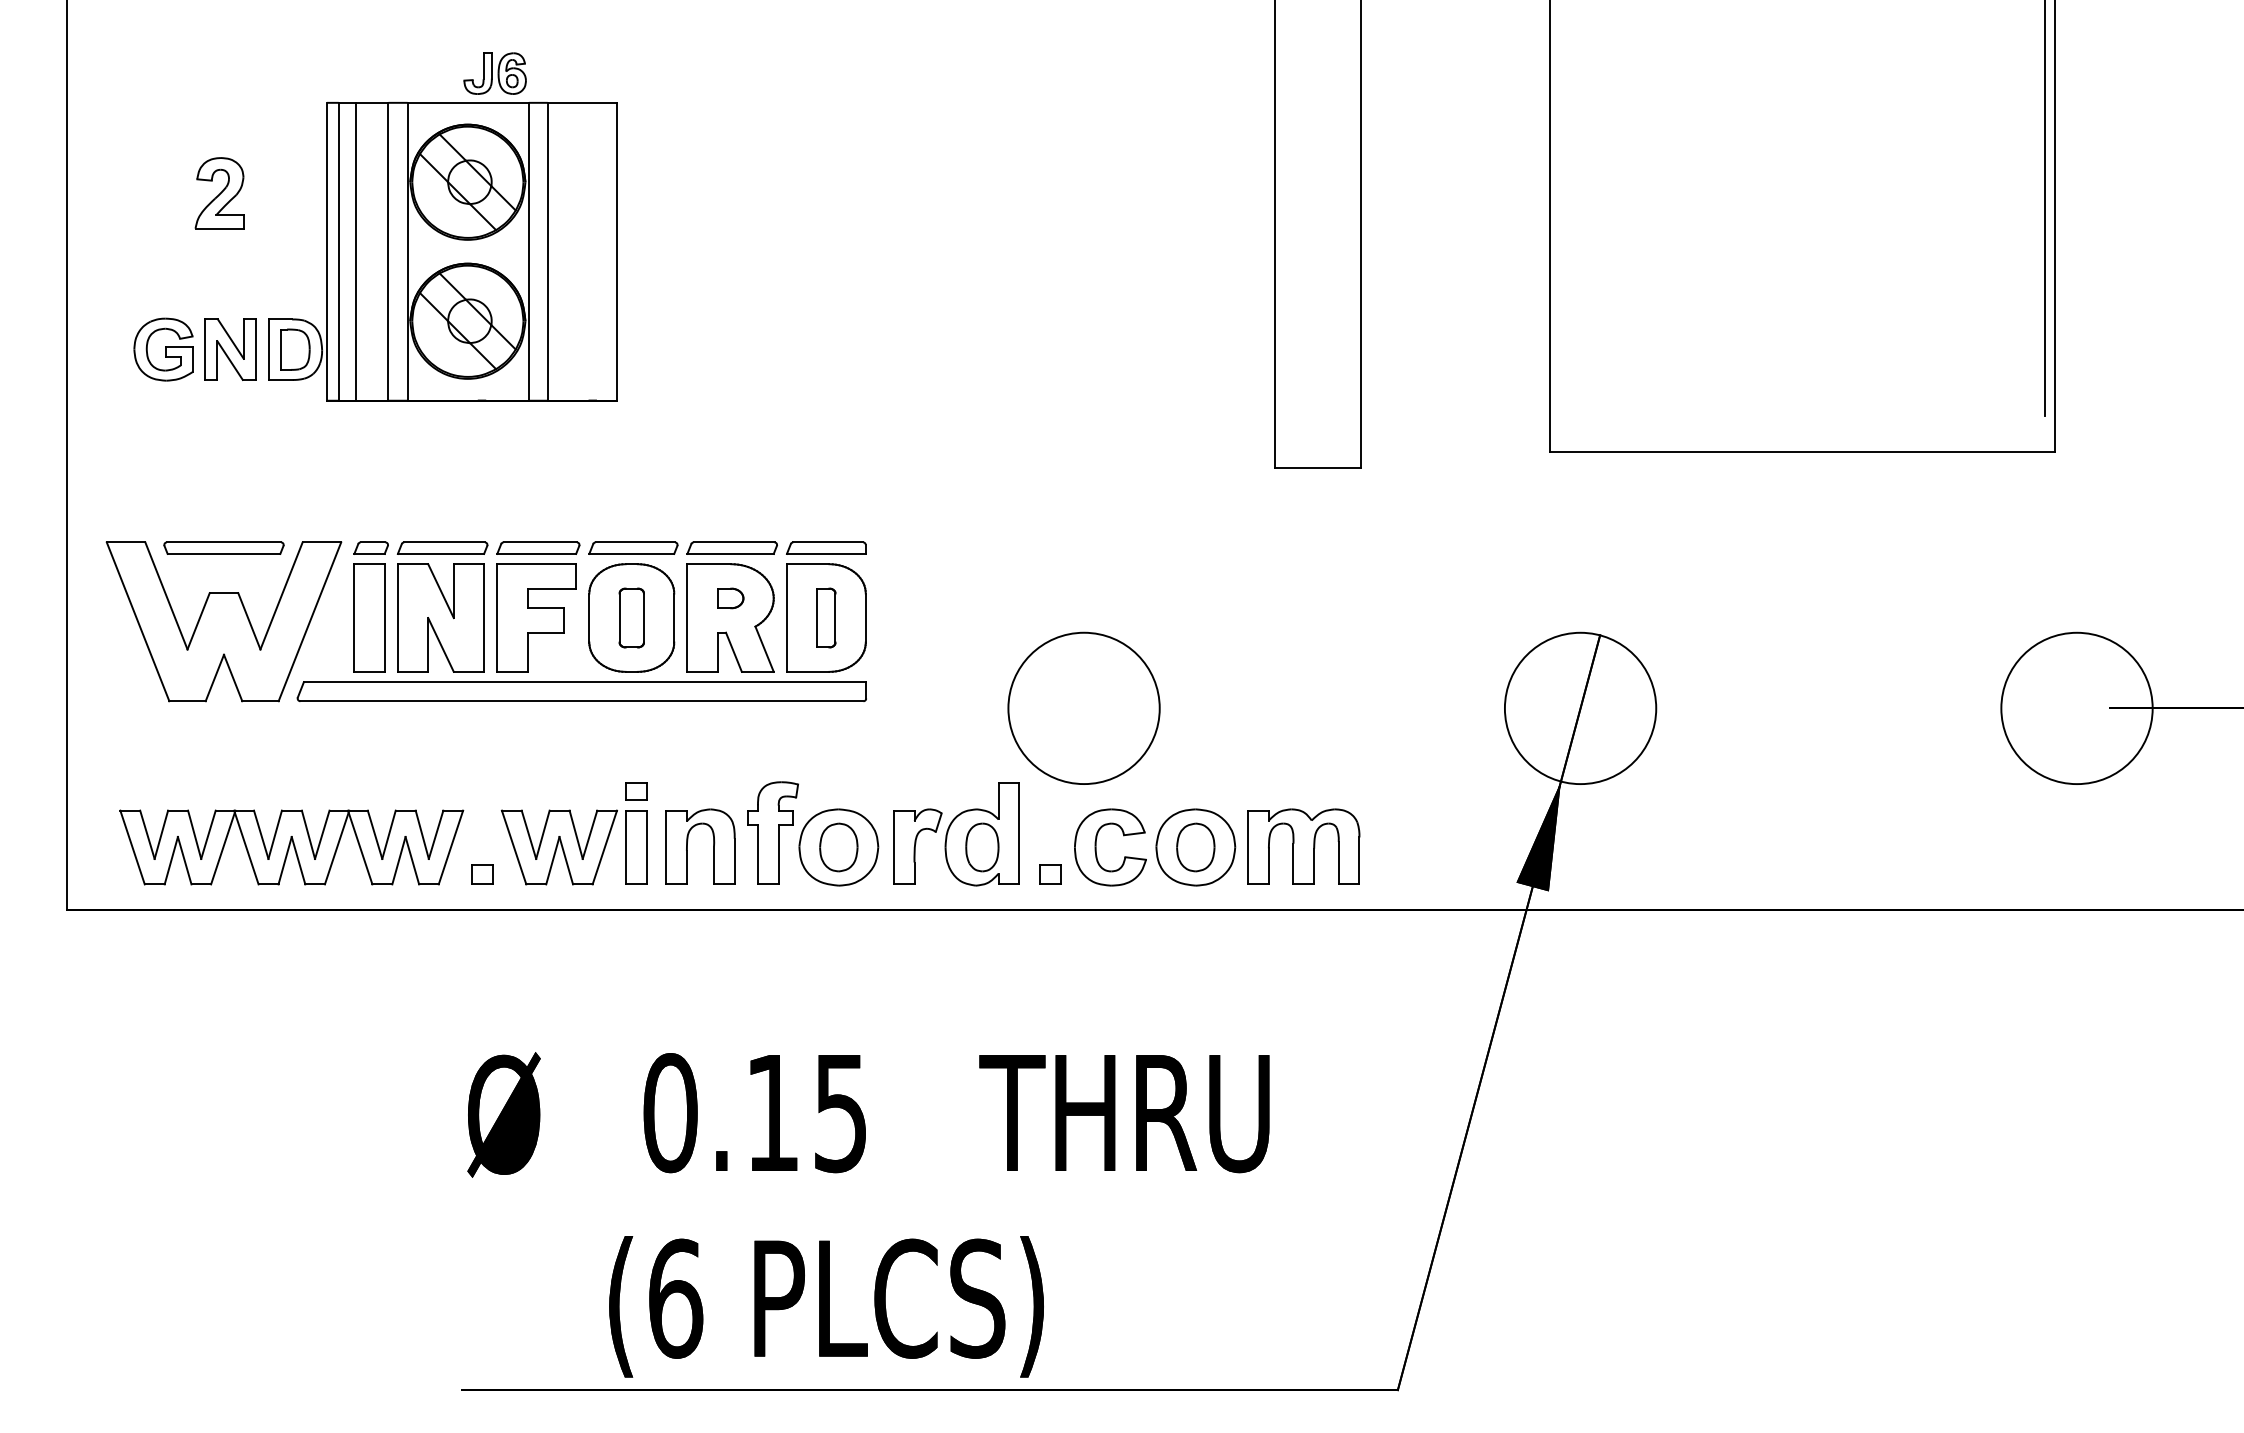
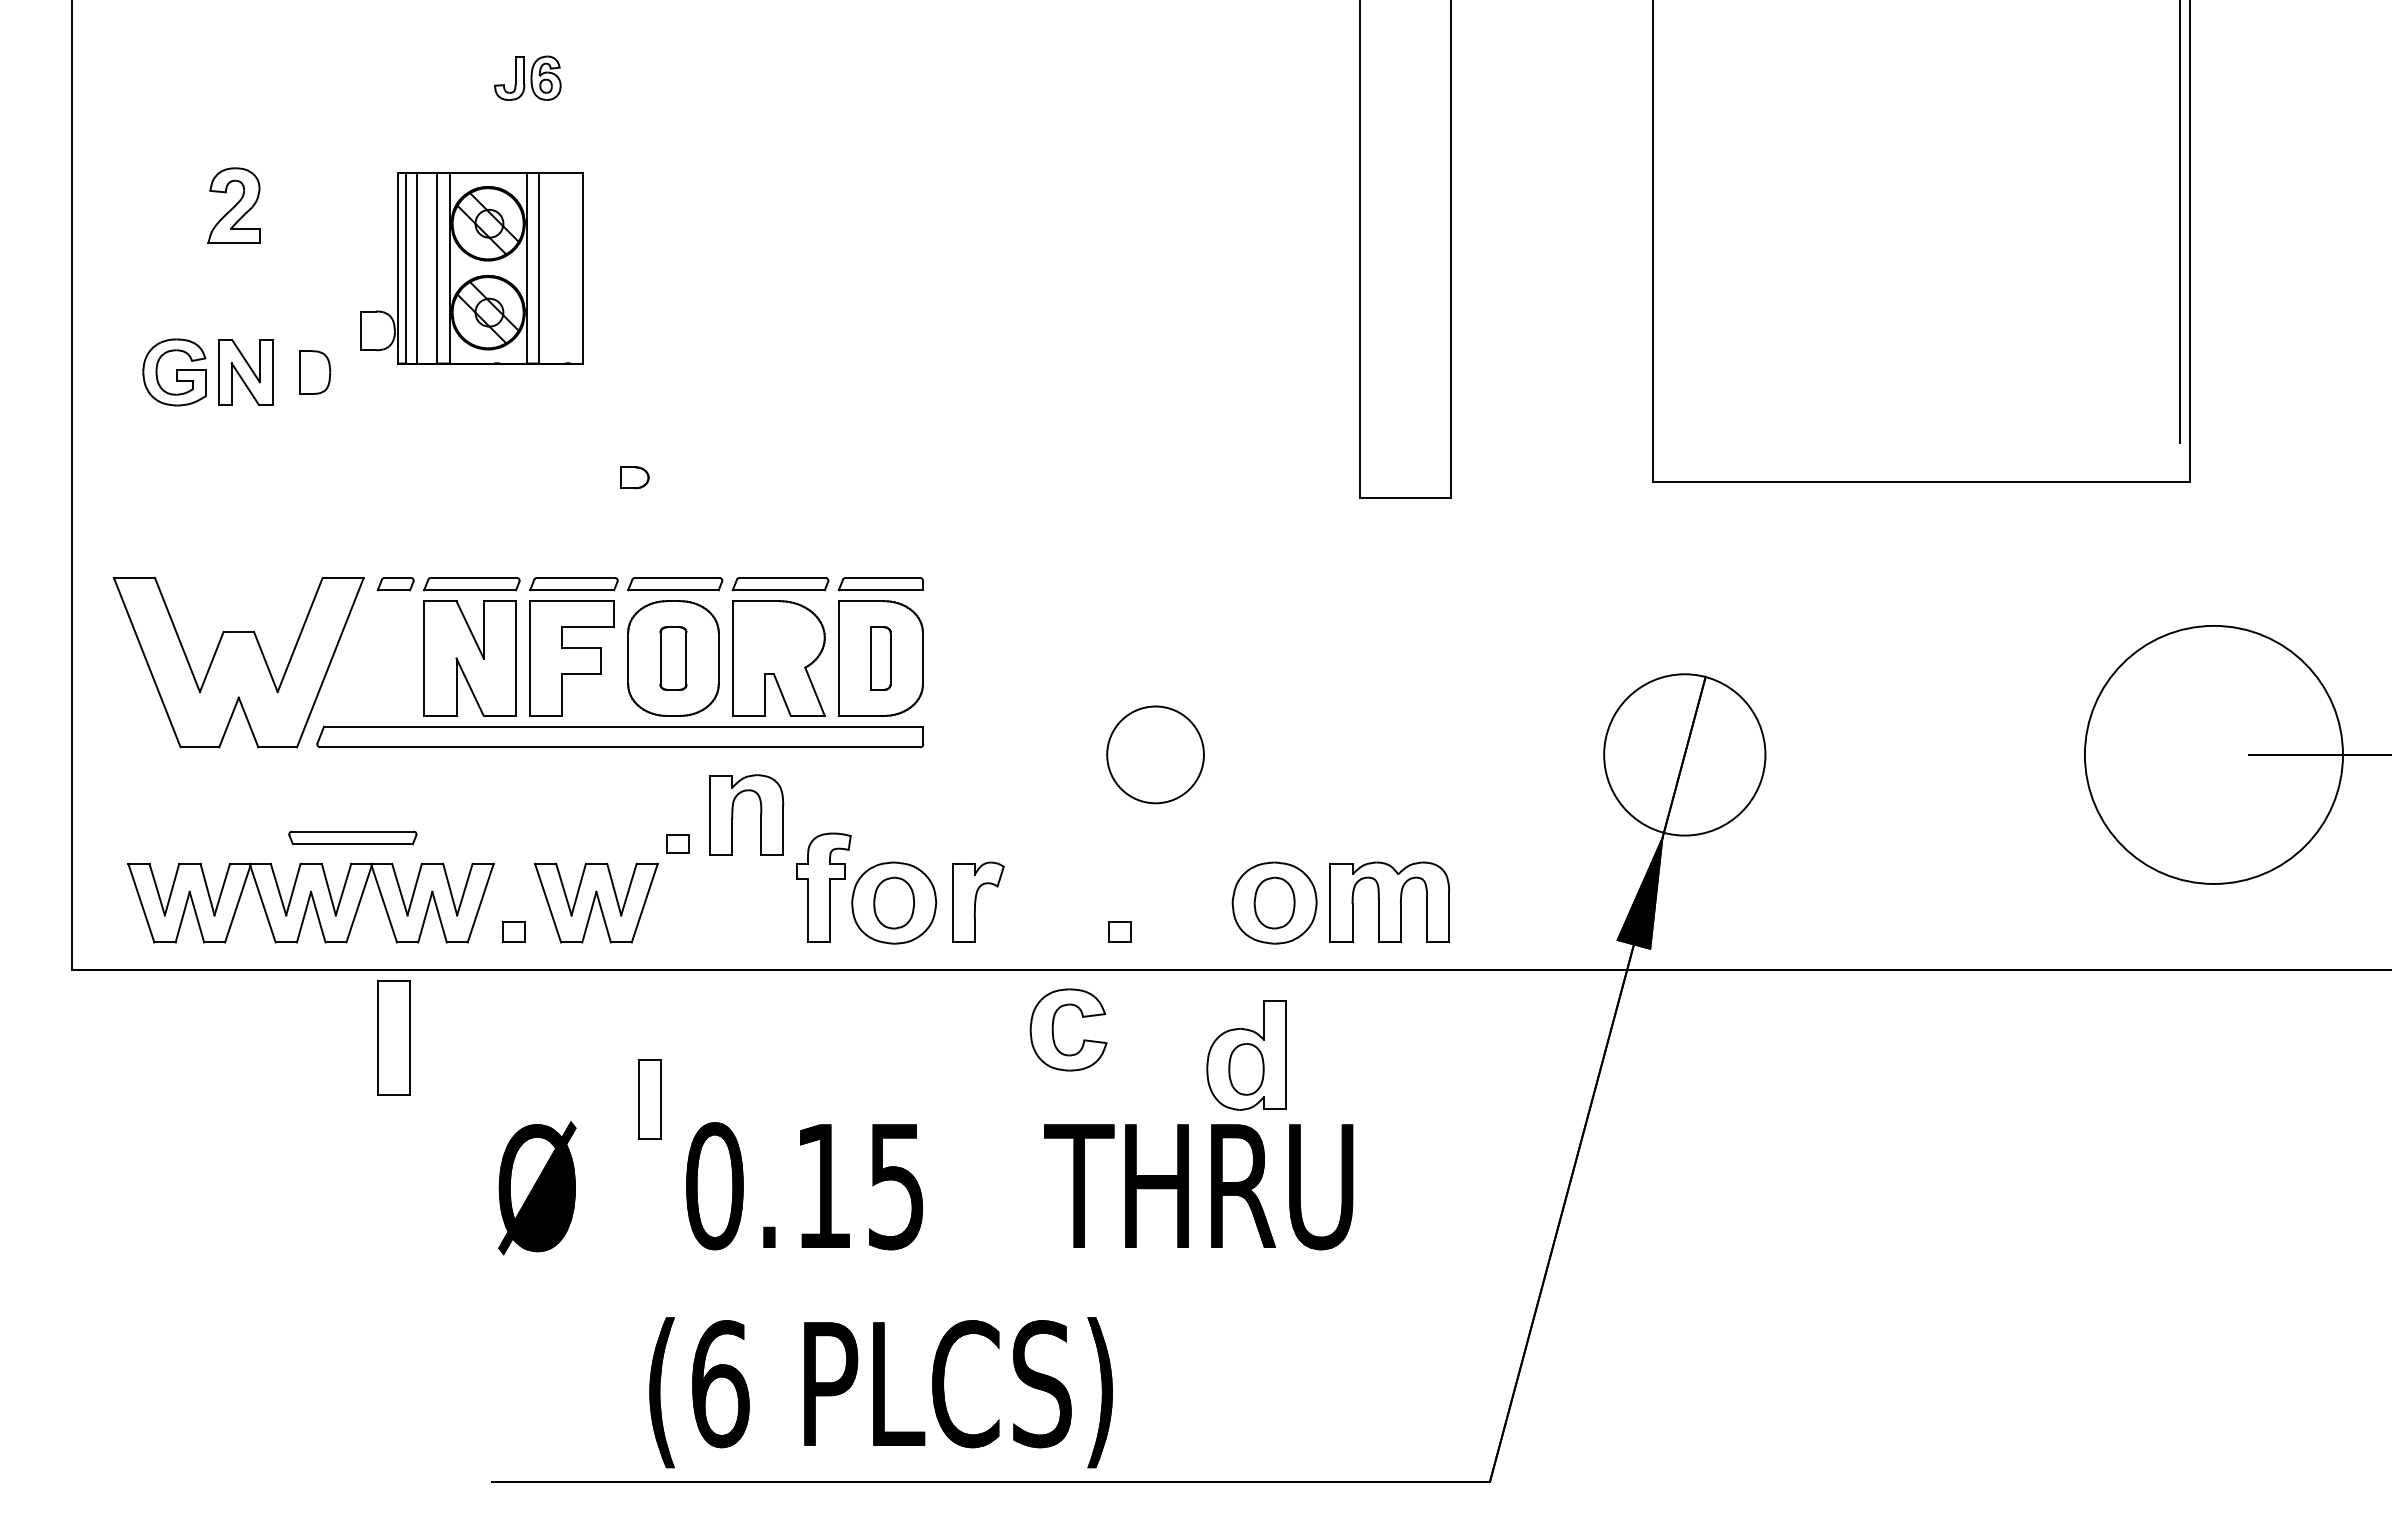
part: (442, 251) -> (471, 267), size x0.6
part: (223, 547) -> (352, 837), moved
part: (730, 598) -> (634, 477), moved
part: (369, 617) -> (393, 1037), moved
circle: (1083, 708) -> (1154, 754), size x0.6
circle: (2076, 708) -> (2213, 754), size x1.6
part: (981, 834) -> (1245, 1055), moved
part: (687, 846) -> (732, 814), moved
part: (636, 847) -> (649, 1099), moved
part: (1096, 847) -> (1053, 1029), moved

